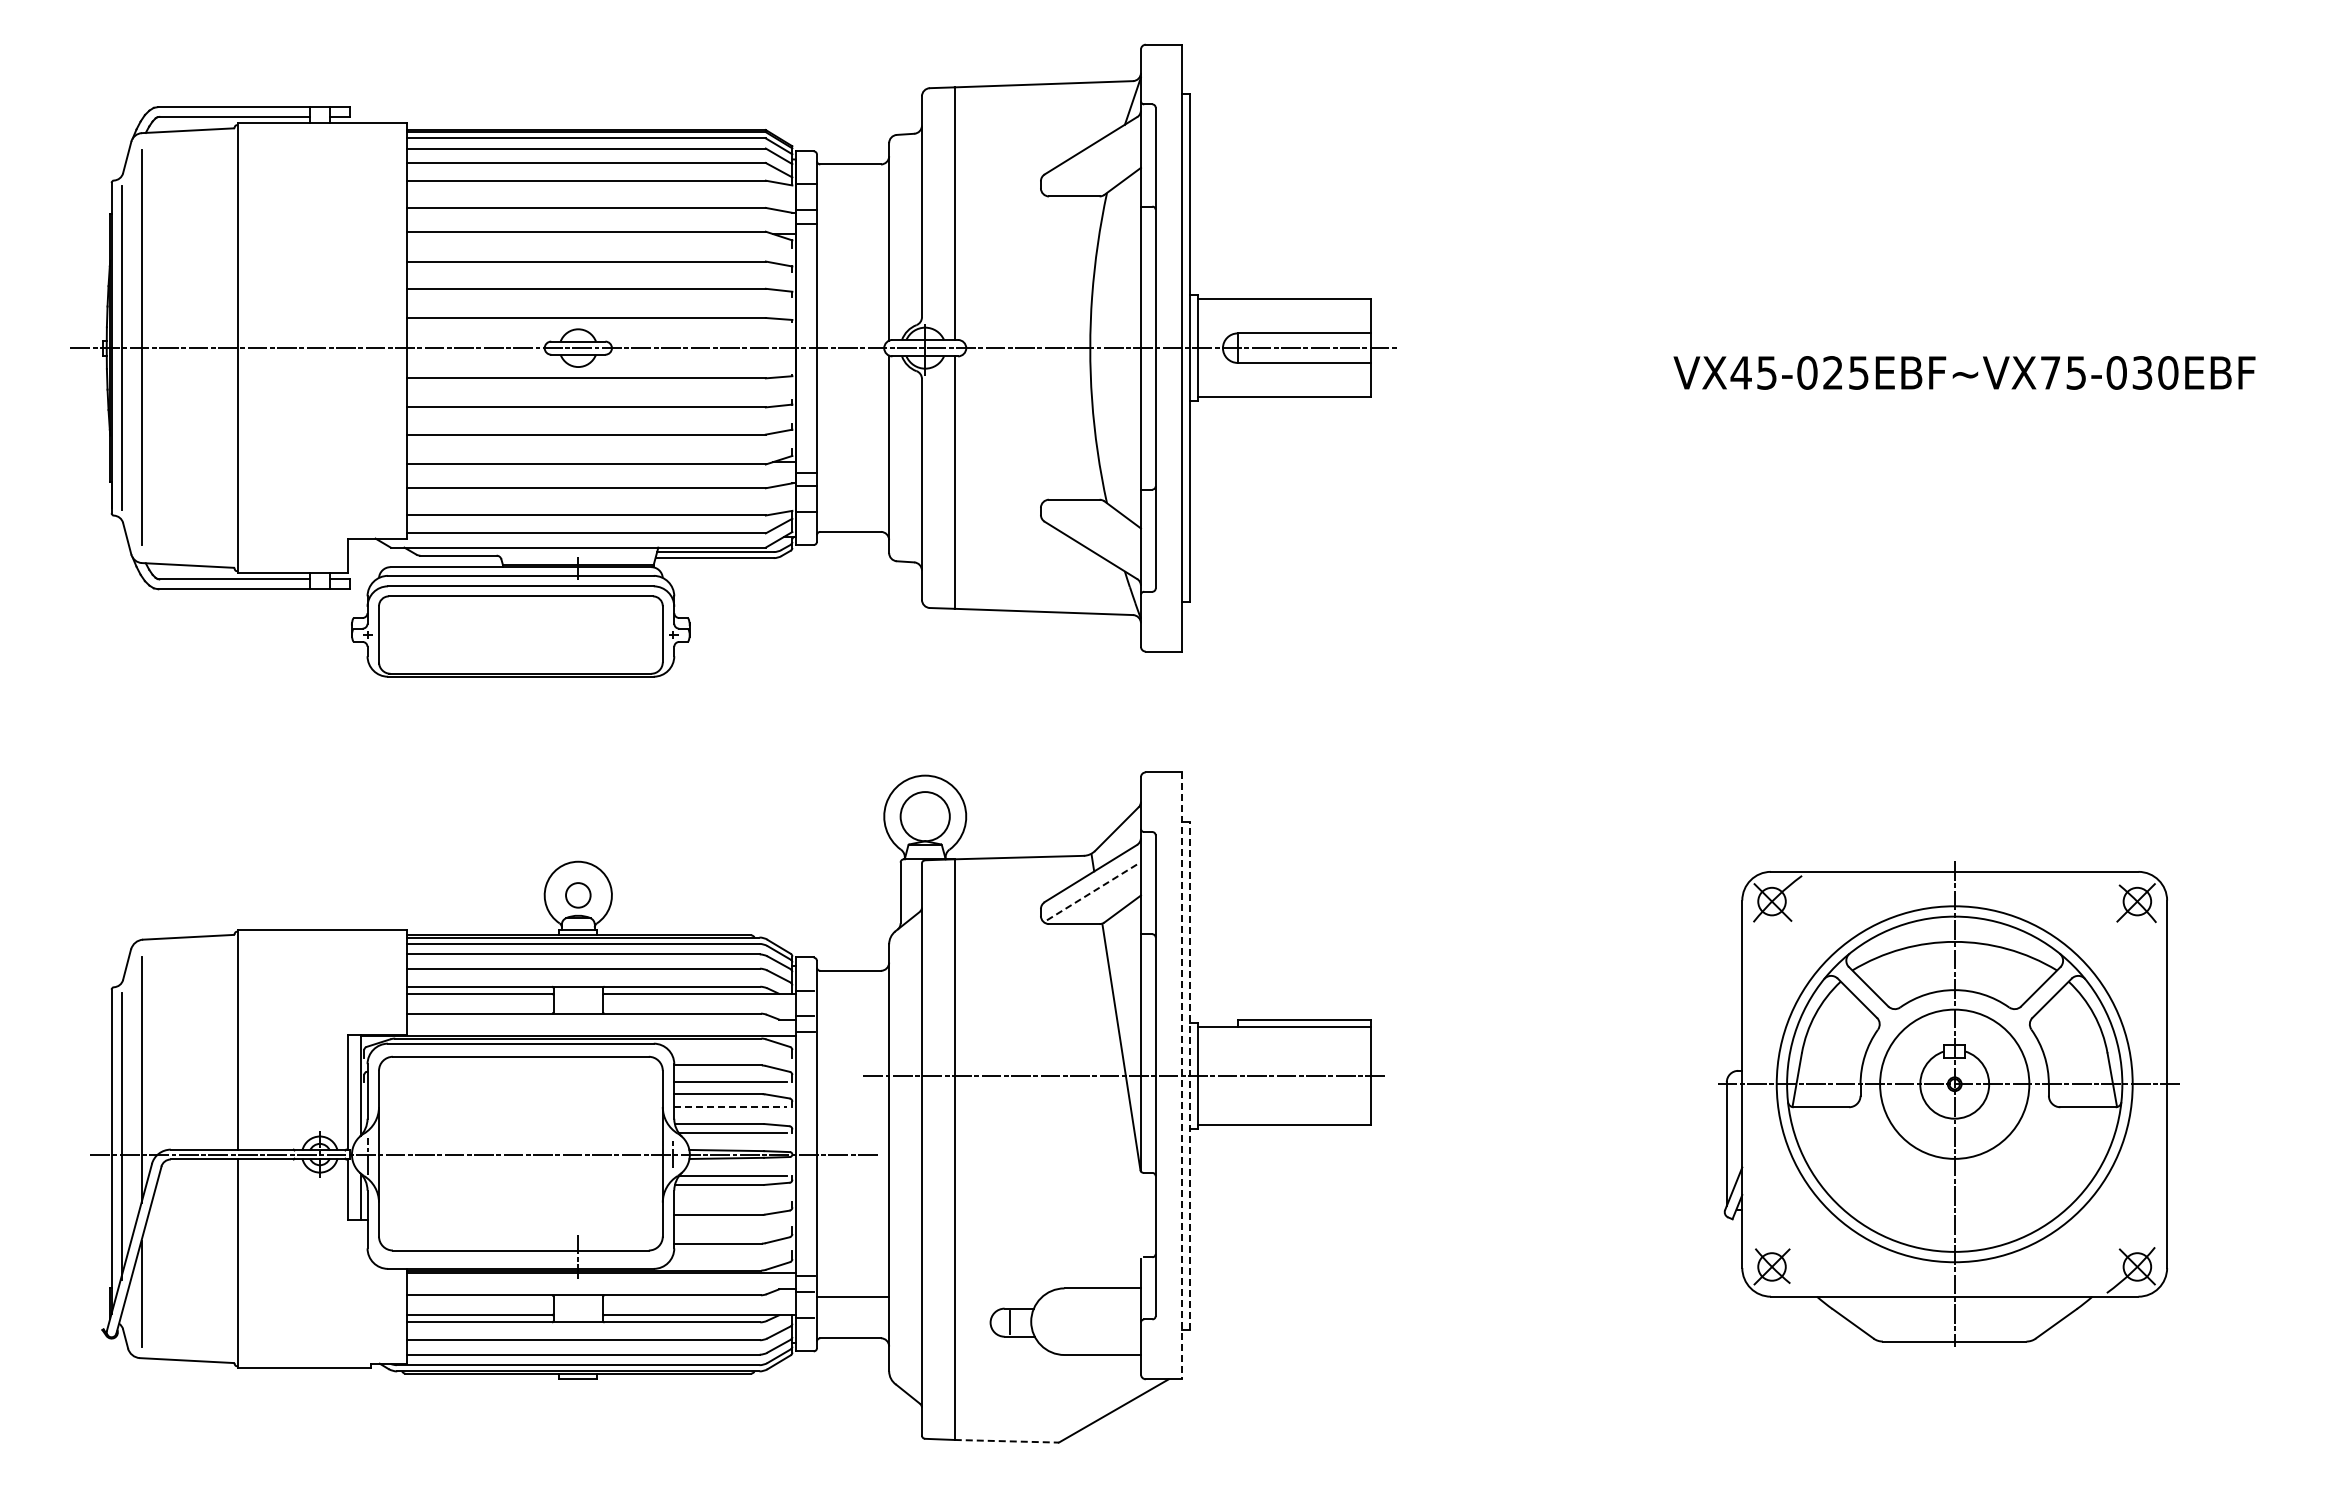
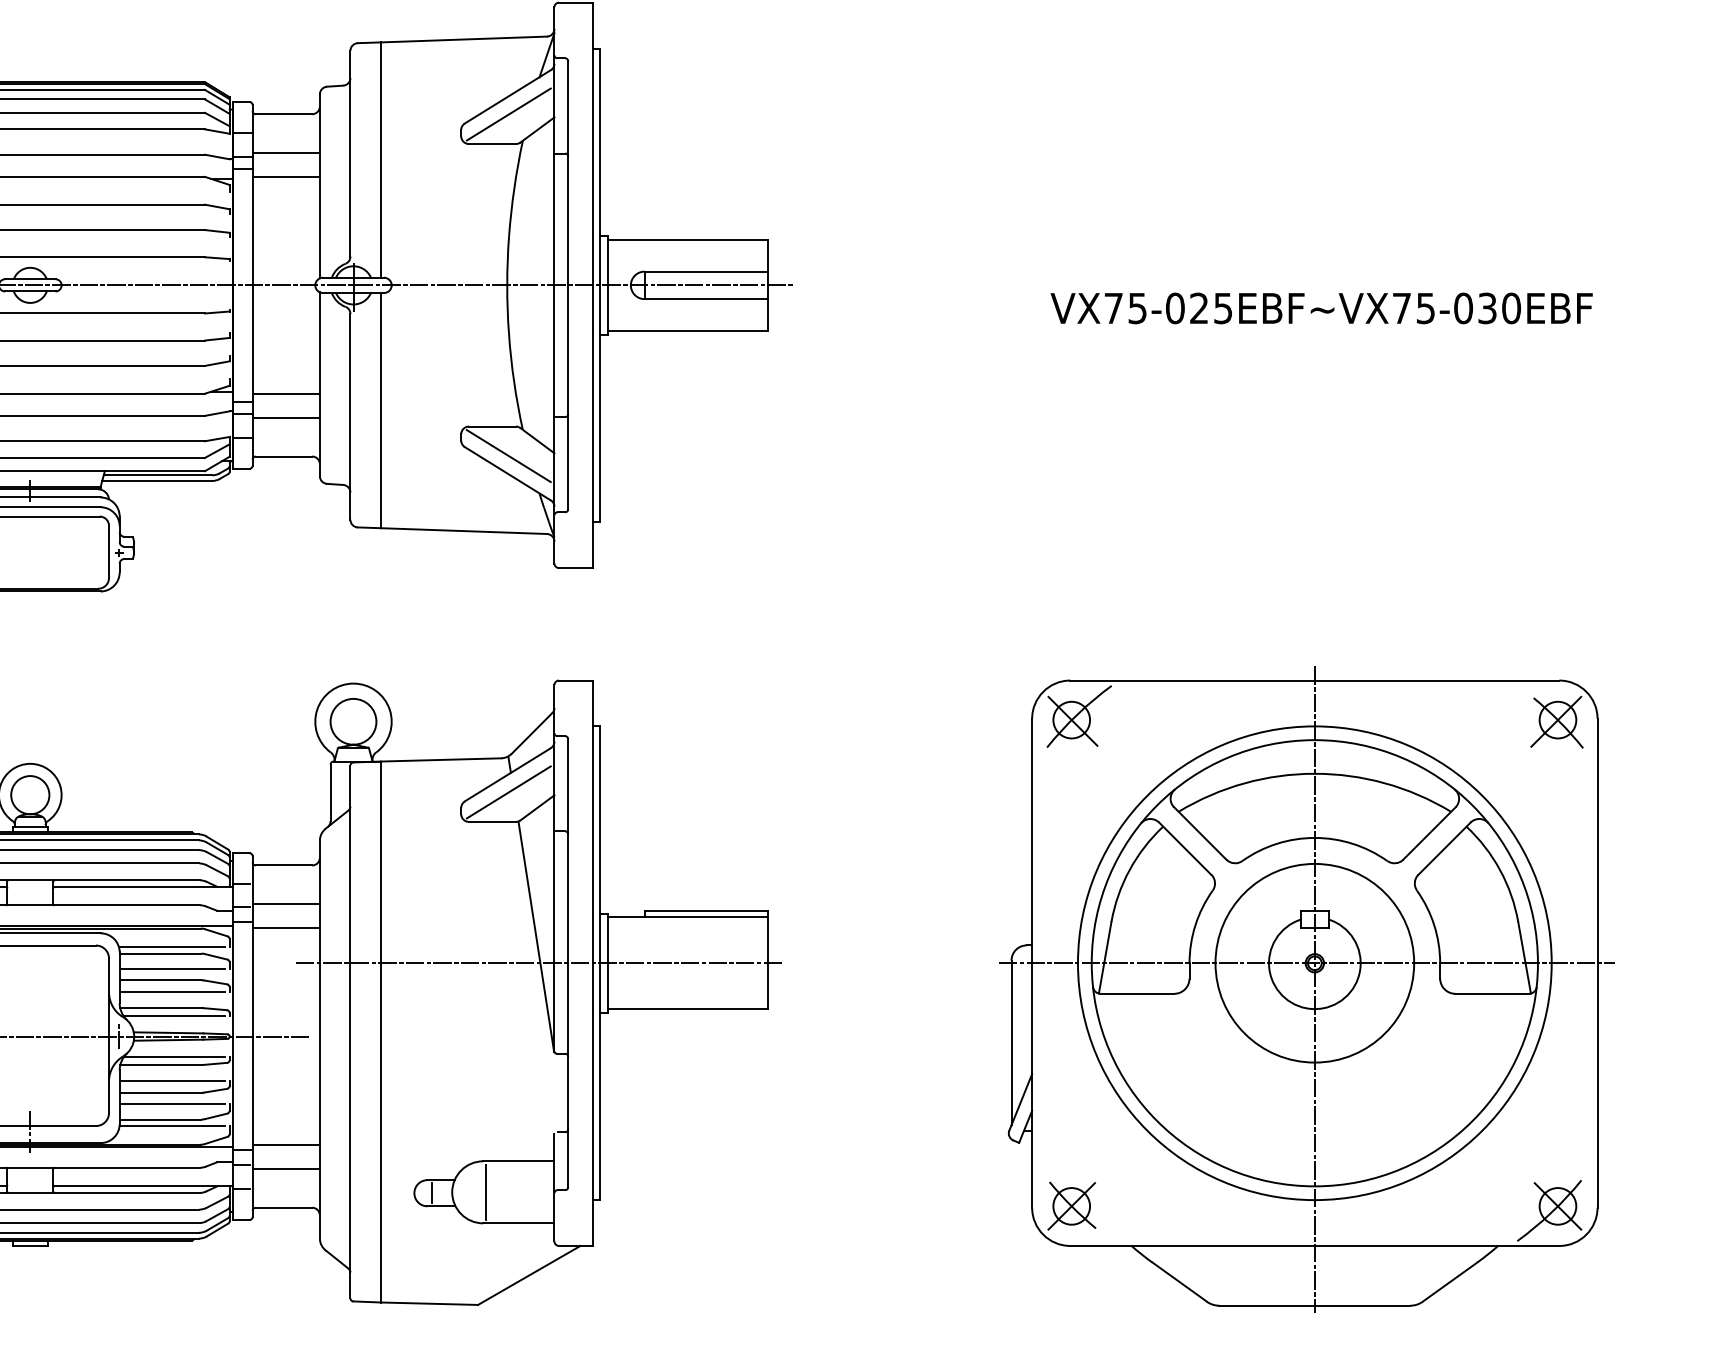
line: (1091, 164) -> (508, 114), added
line: (852, 205) -> (285, 152), added
line: (852, 231) -> (285, 176), added
text: (1740, 372) -> (1112, 308), VX45-025EBF~VX75-030EBF -> VX75-025EBF~VX75-030EBF
line: (852, 464) -> (285, 393), added
line: (852, 490) -> (285, 417), added
line: (1091, 531) -> (508, 456), added
line: (1091, 892) -> (508, 792), dashed -> solid
circle: (577, 894) -> (29, 794), size x1.67
line: (852, 1012) -> (285, 904), added
line: (852, 1038) -> (285, 928), added
line: (730, 1057) -> (172, 946), added
line: (1190, 1075) -> (600, 962), dashed -> solid
line: (1181, 1076) -> (592, 963), dashed -> solid
part: (1948, 1103) -> (1306, 989), size x1.43
line: (730, 1106) -> (172, 991), dashed -> solid
line: (730, 1202) -> (172, 1081), added
line: (730, 1227) -> (172, 1104), added
line: (730, 1251) -> (172, 1126), added
line: (852, 1270) -> (285, 1144), added
line: (1067, 1321) -> (486, 1192), added
line: (1007, 1441) -> (430, 1303), dashed -> solid

